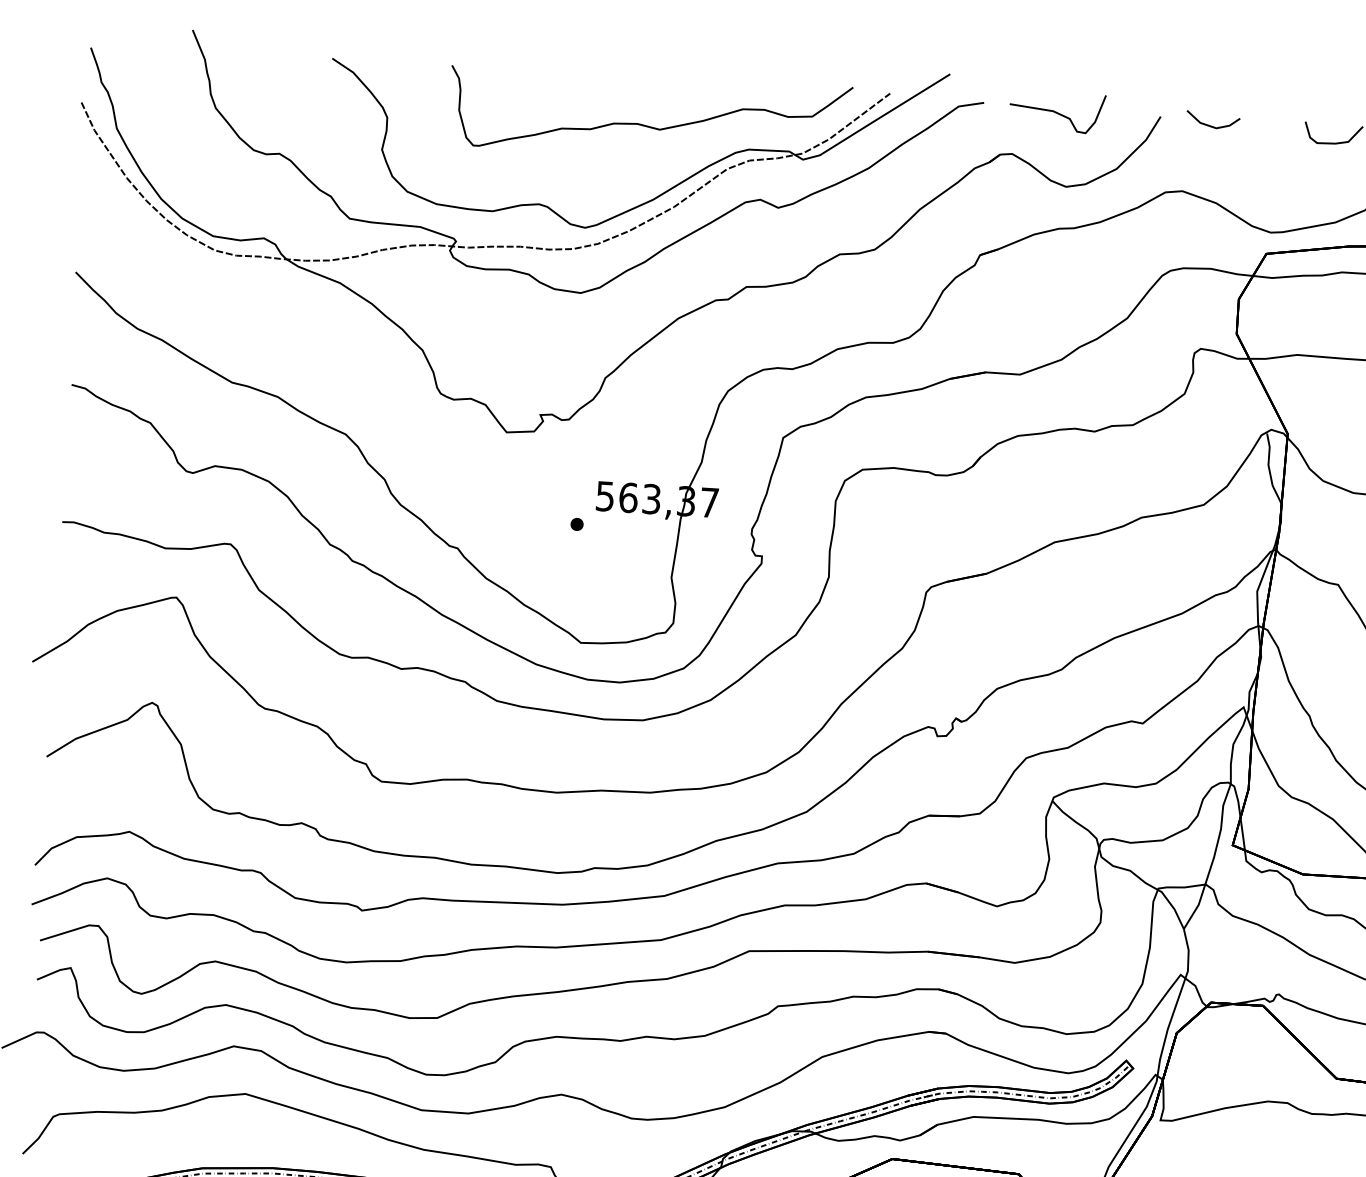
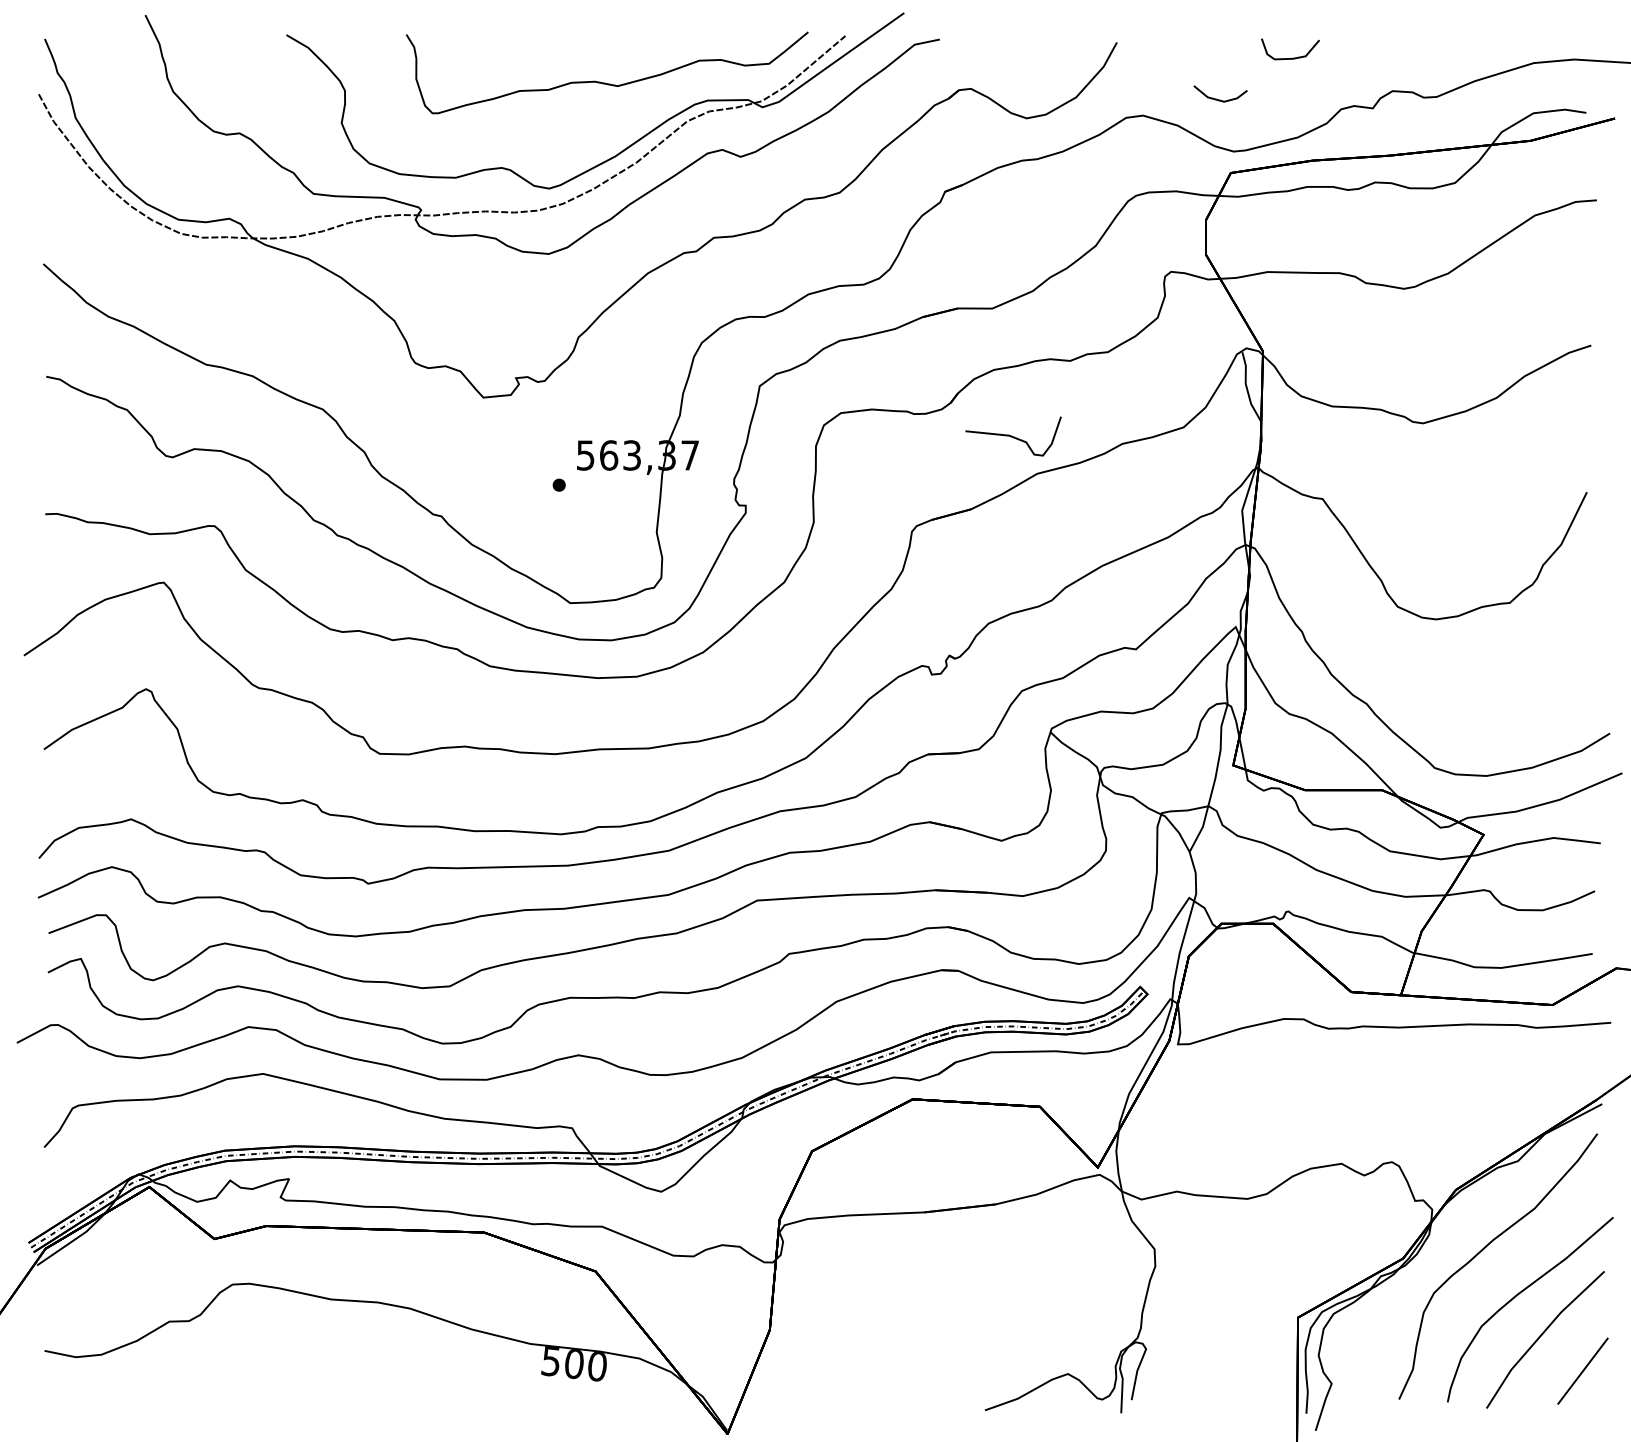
curve: (1057, 112) -> (1013, 436), moved
line: (1212, 125) -> (1220, 99), moved

